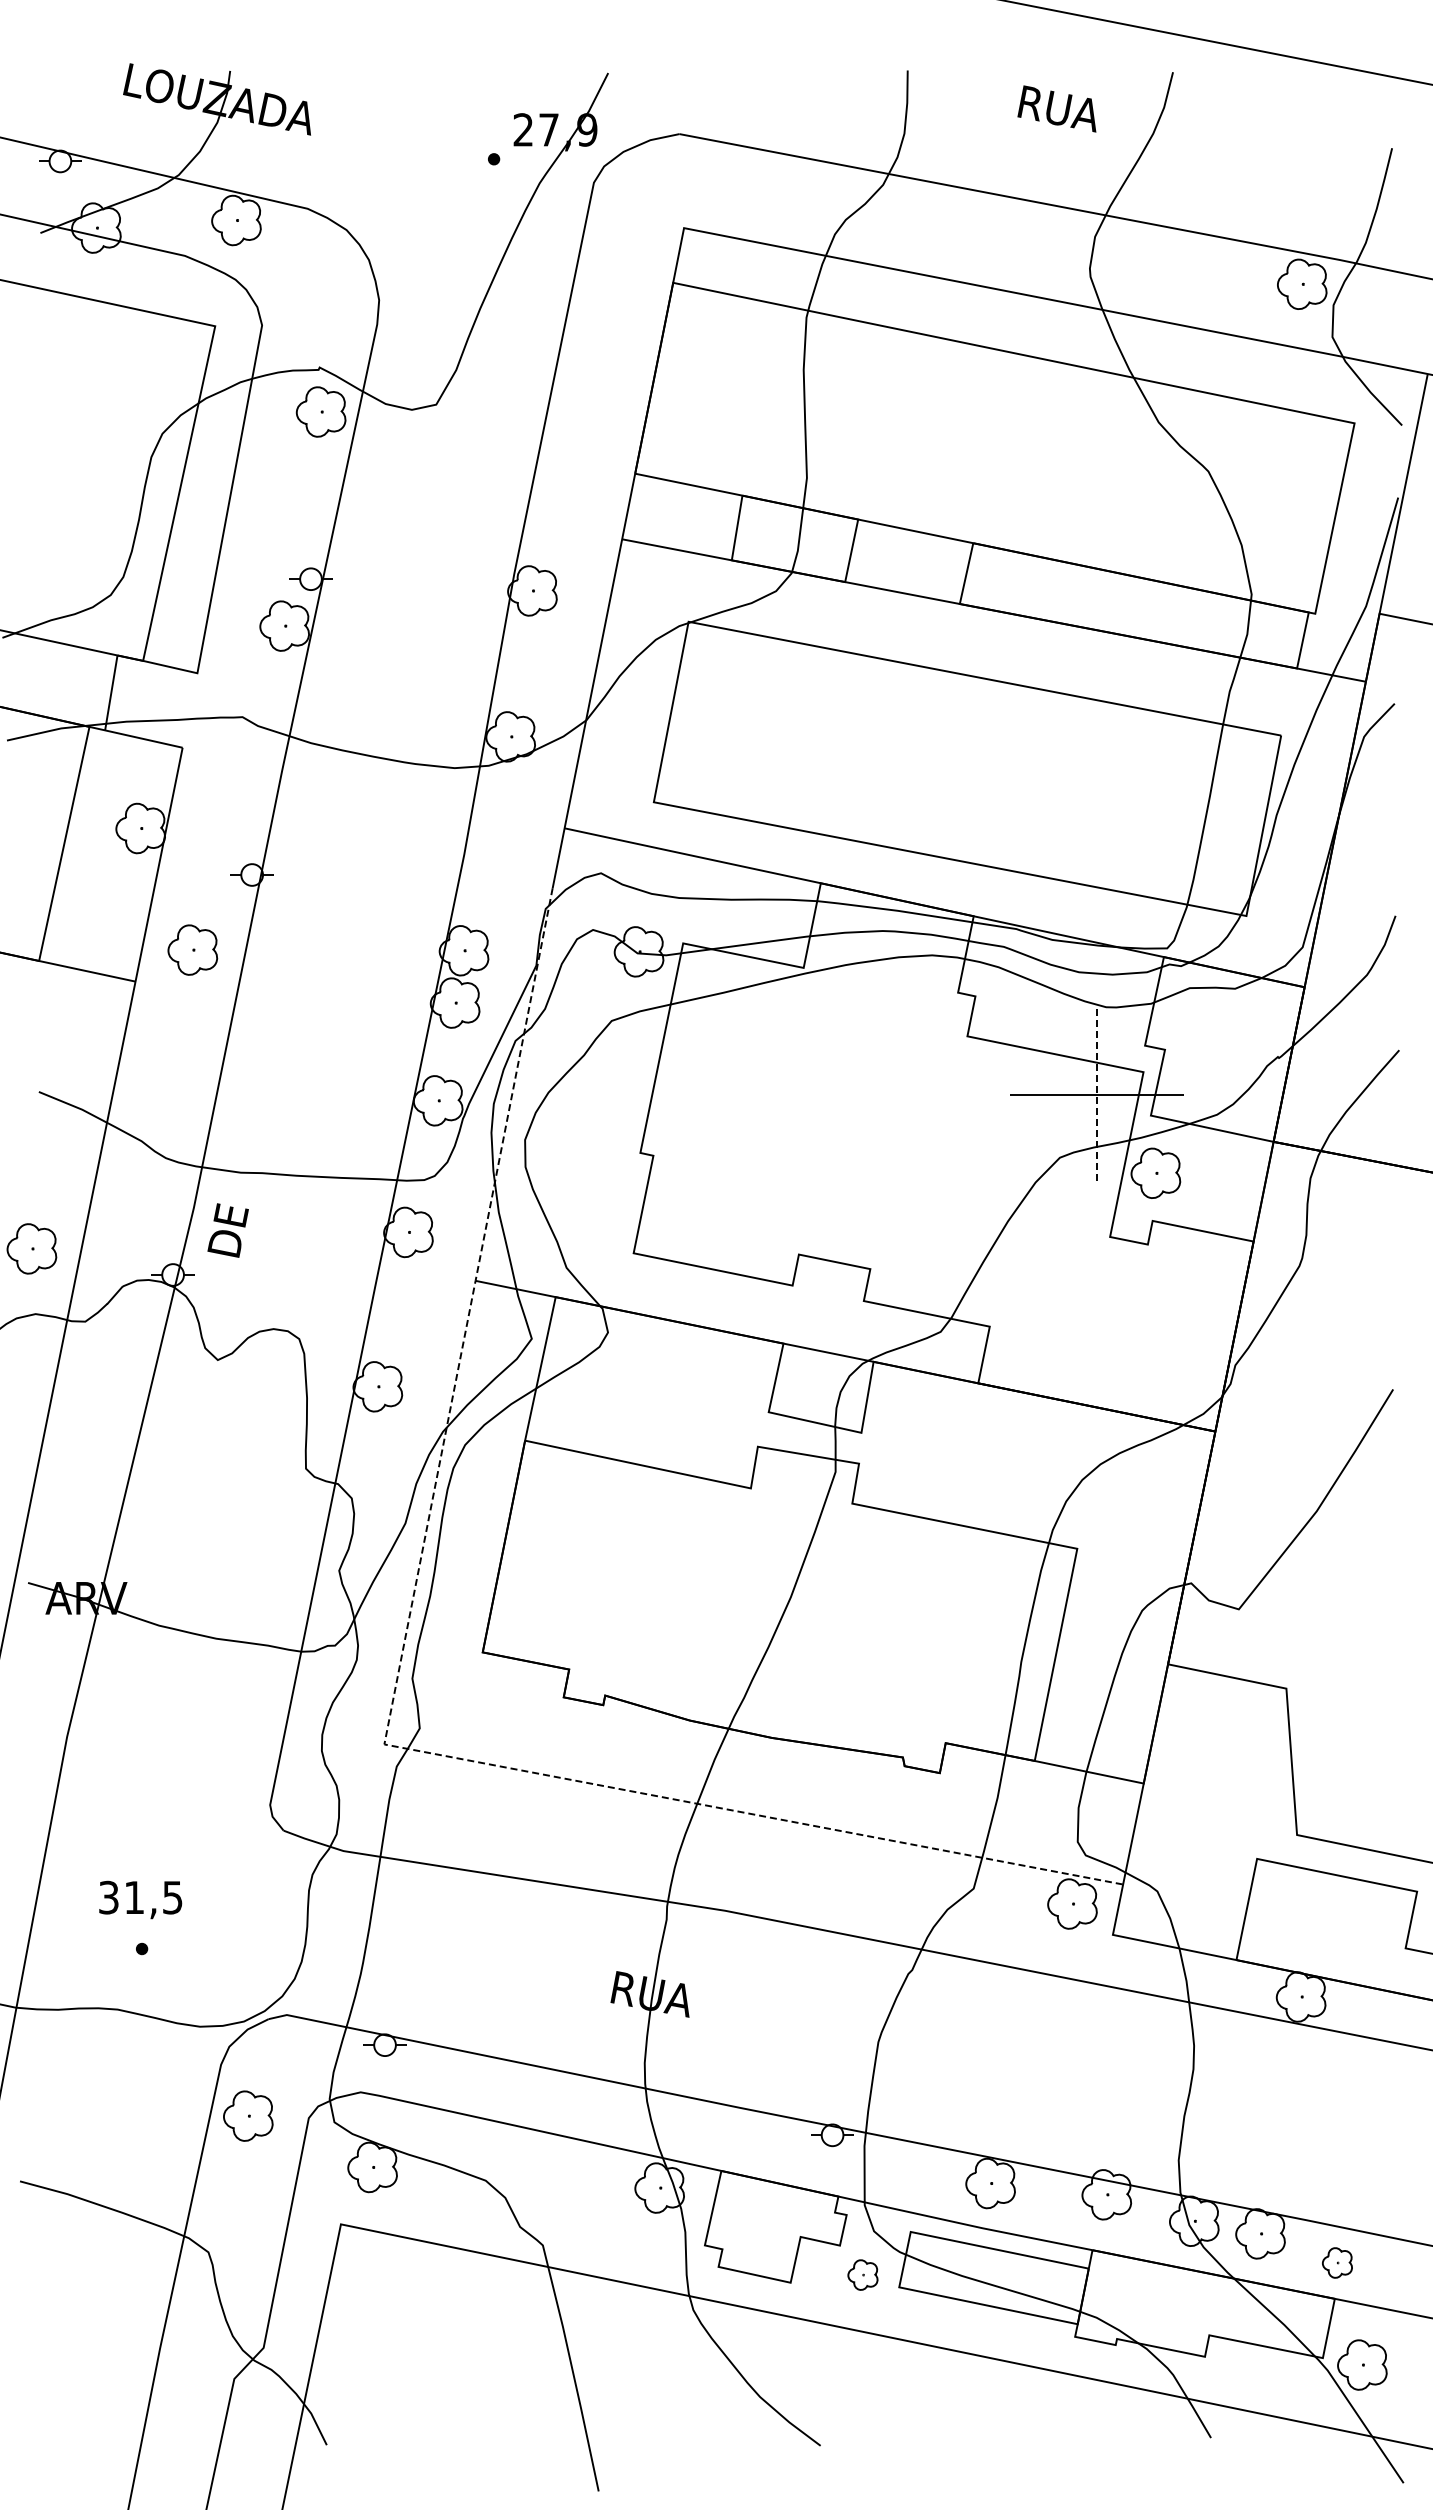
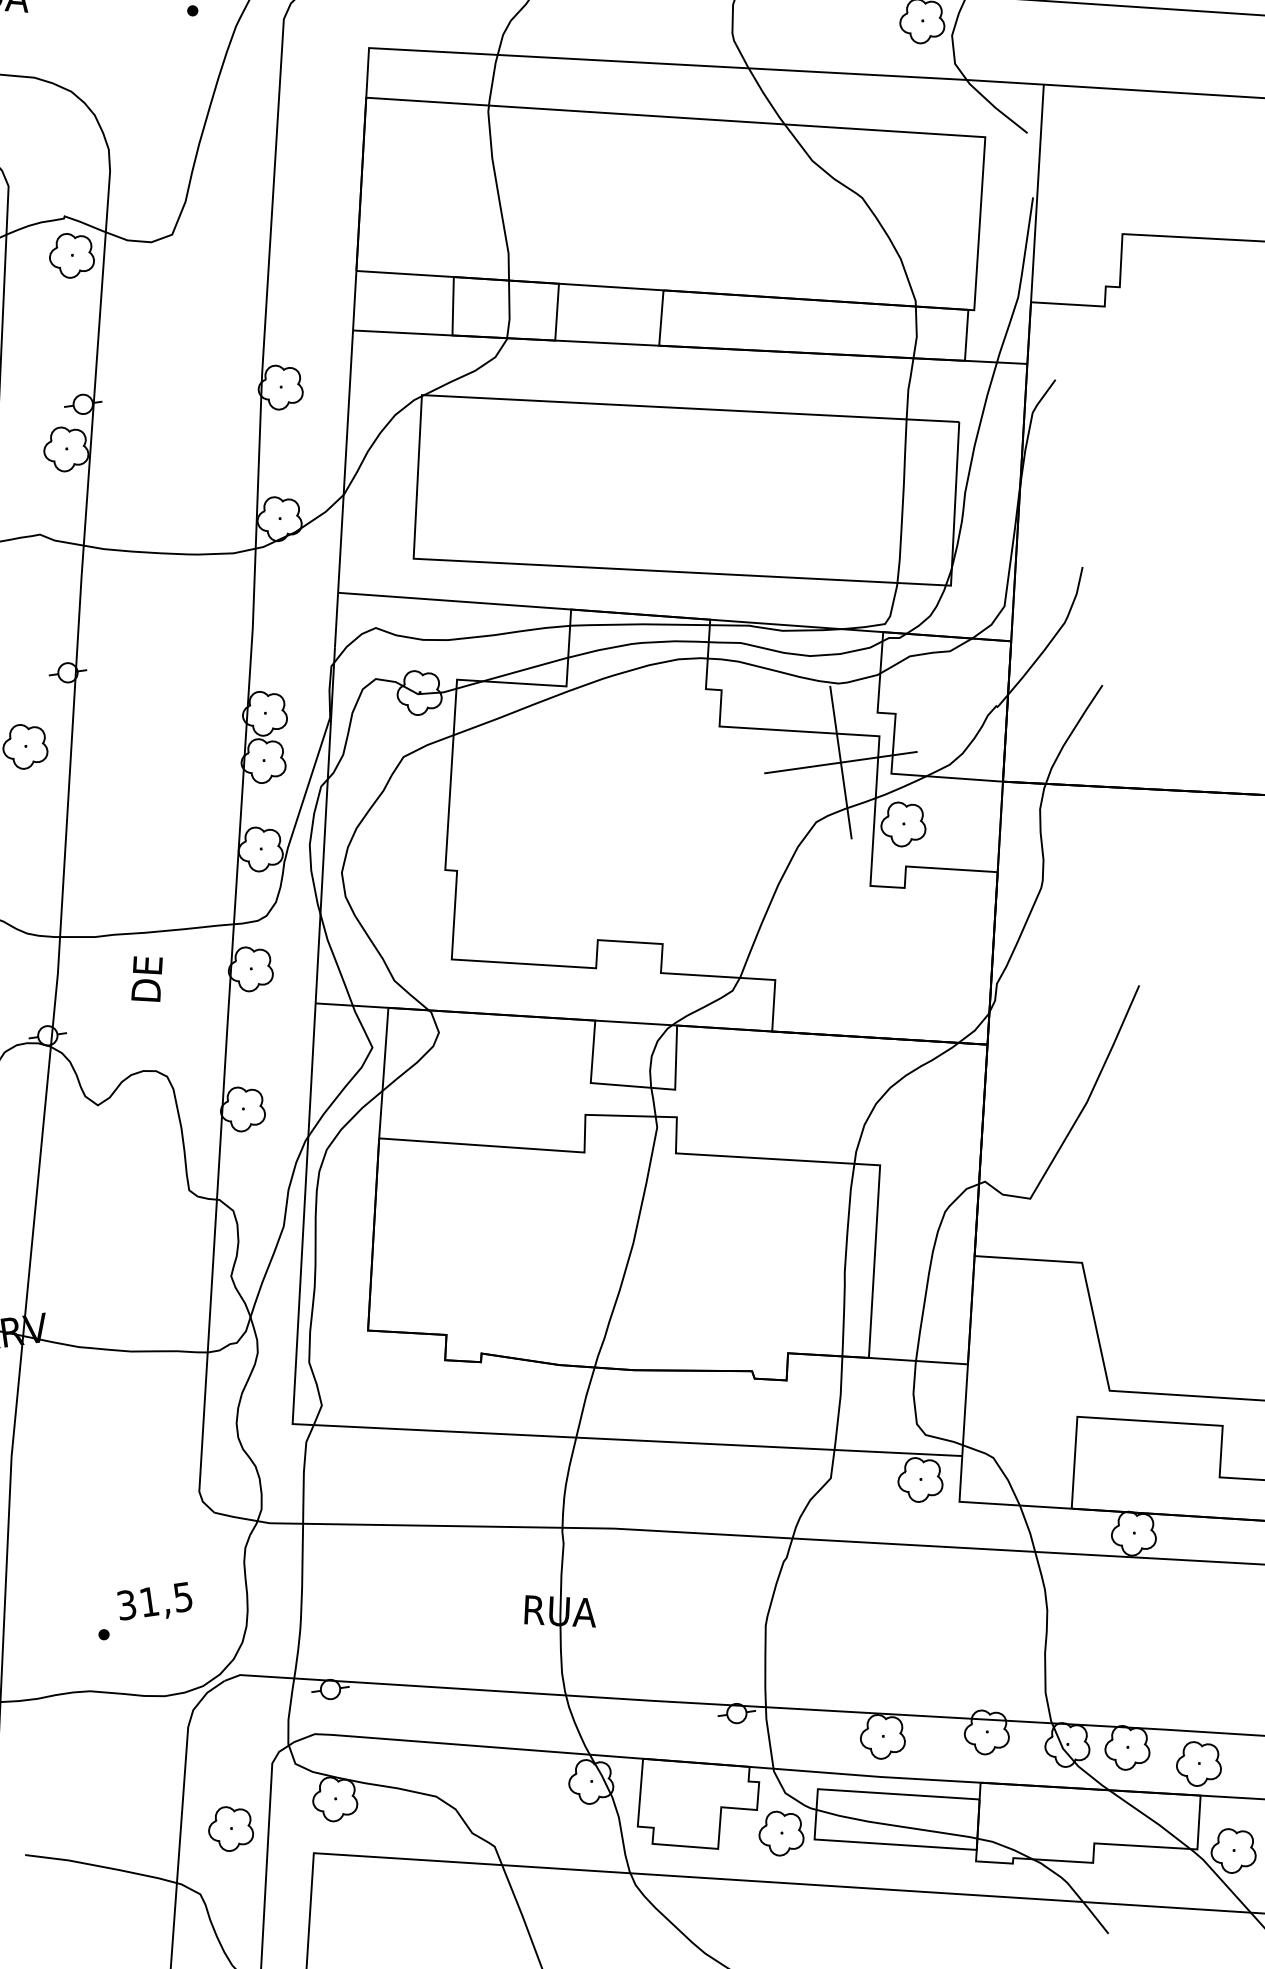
line: (1096, 1095) -> (840, 762), dashed -> solid
text: (227, 1230) -> (146, 979), moved
line: (396, 1684) -> (295, 1369), dashed -> solid
text: (140, 1899) -> (154, 1602), moved
part: (248, 2115) -> (230, 1828), moved
part: (1337, 2262) -> (1198, 1763), size x1.67
part: (862, 2274) -> (780, 1832), size x1.67

